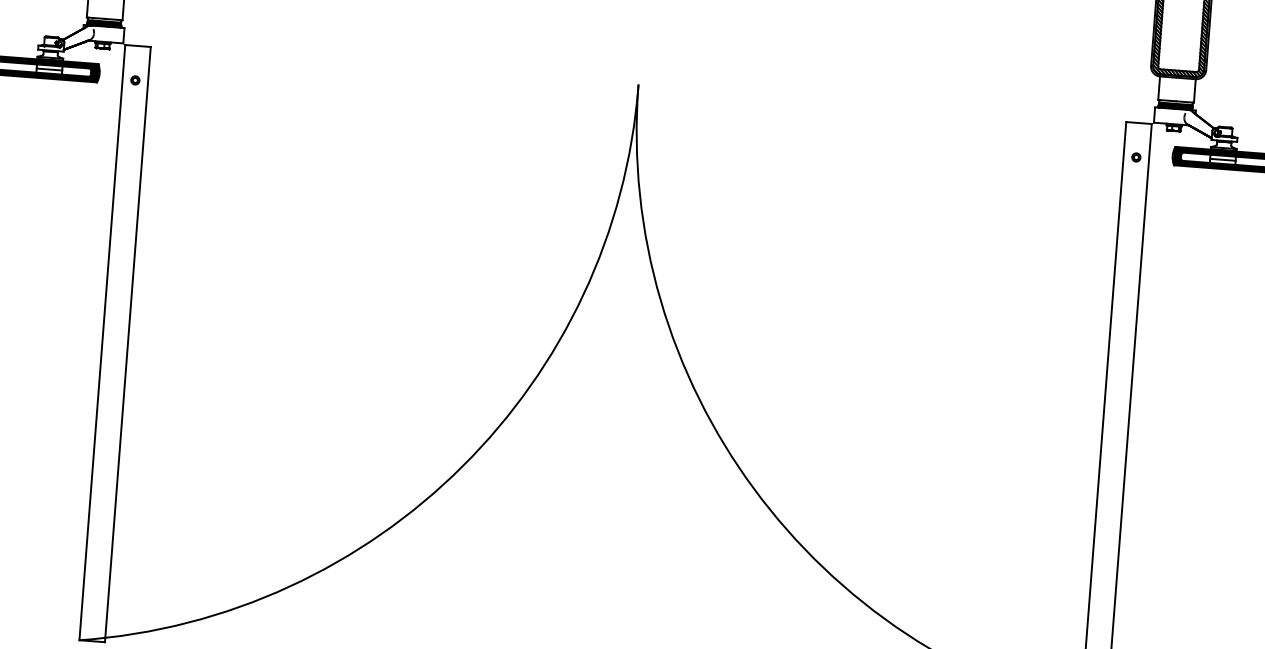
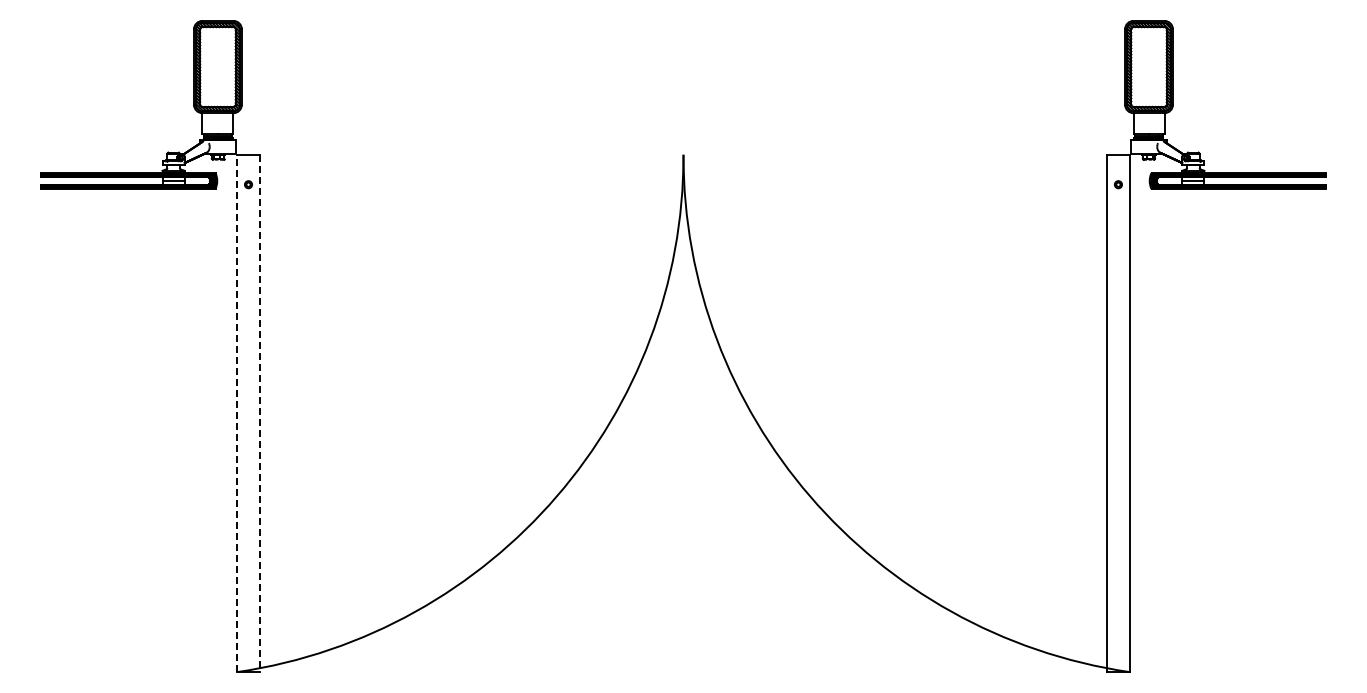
line: (102, 342) -> (237, 413), solid -> dashed
line: (127, 344) -> (259, 413), solid -> dashed

